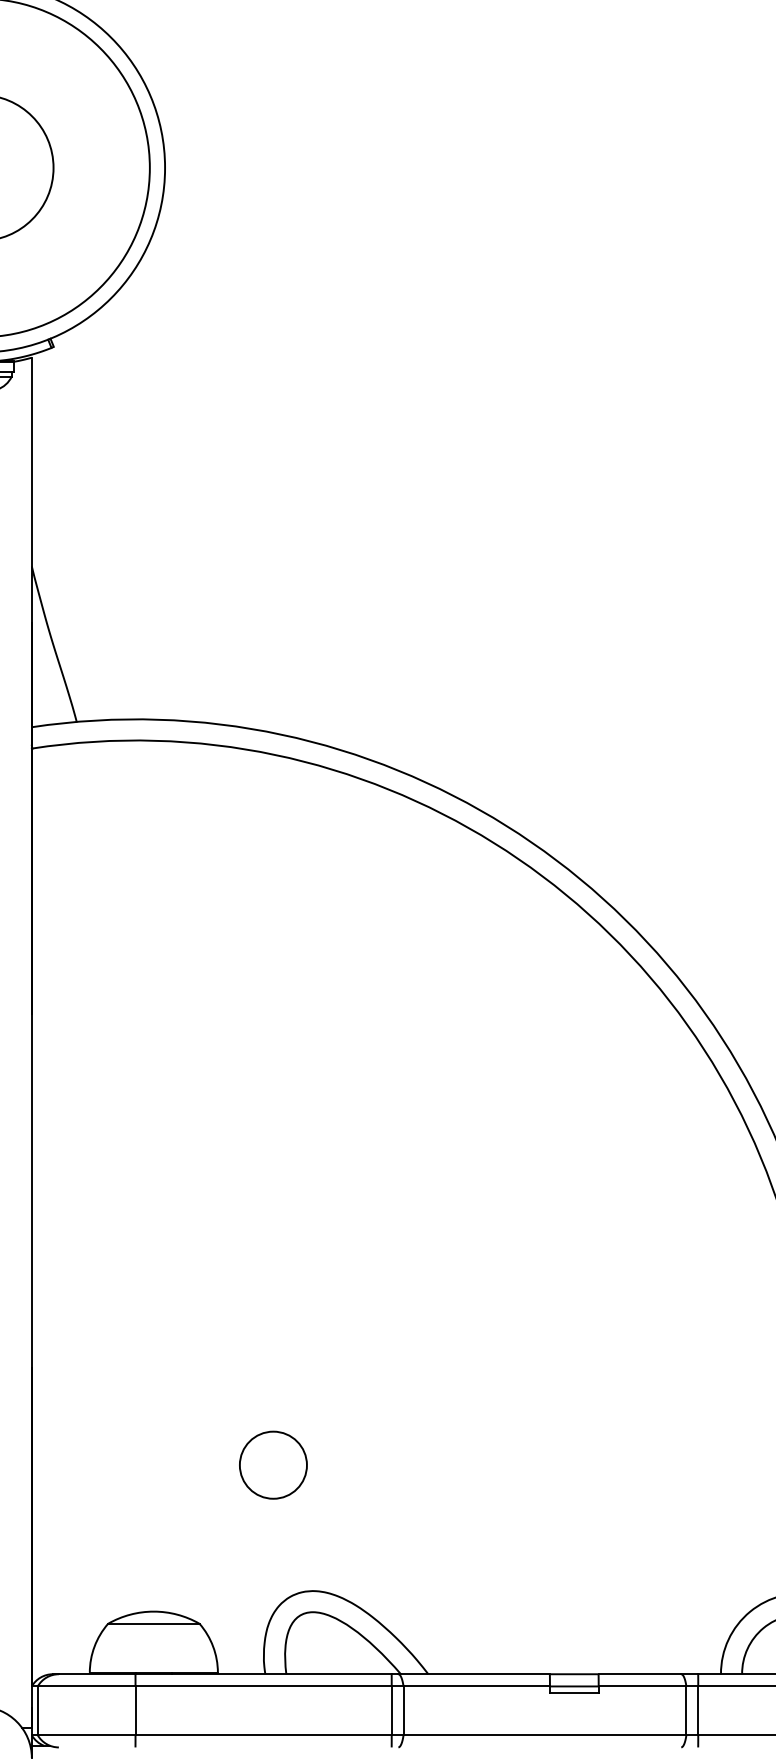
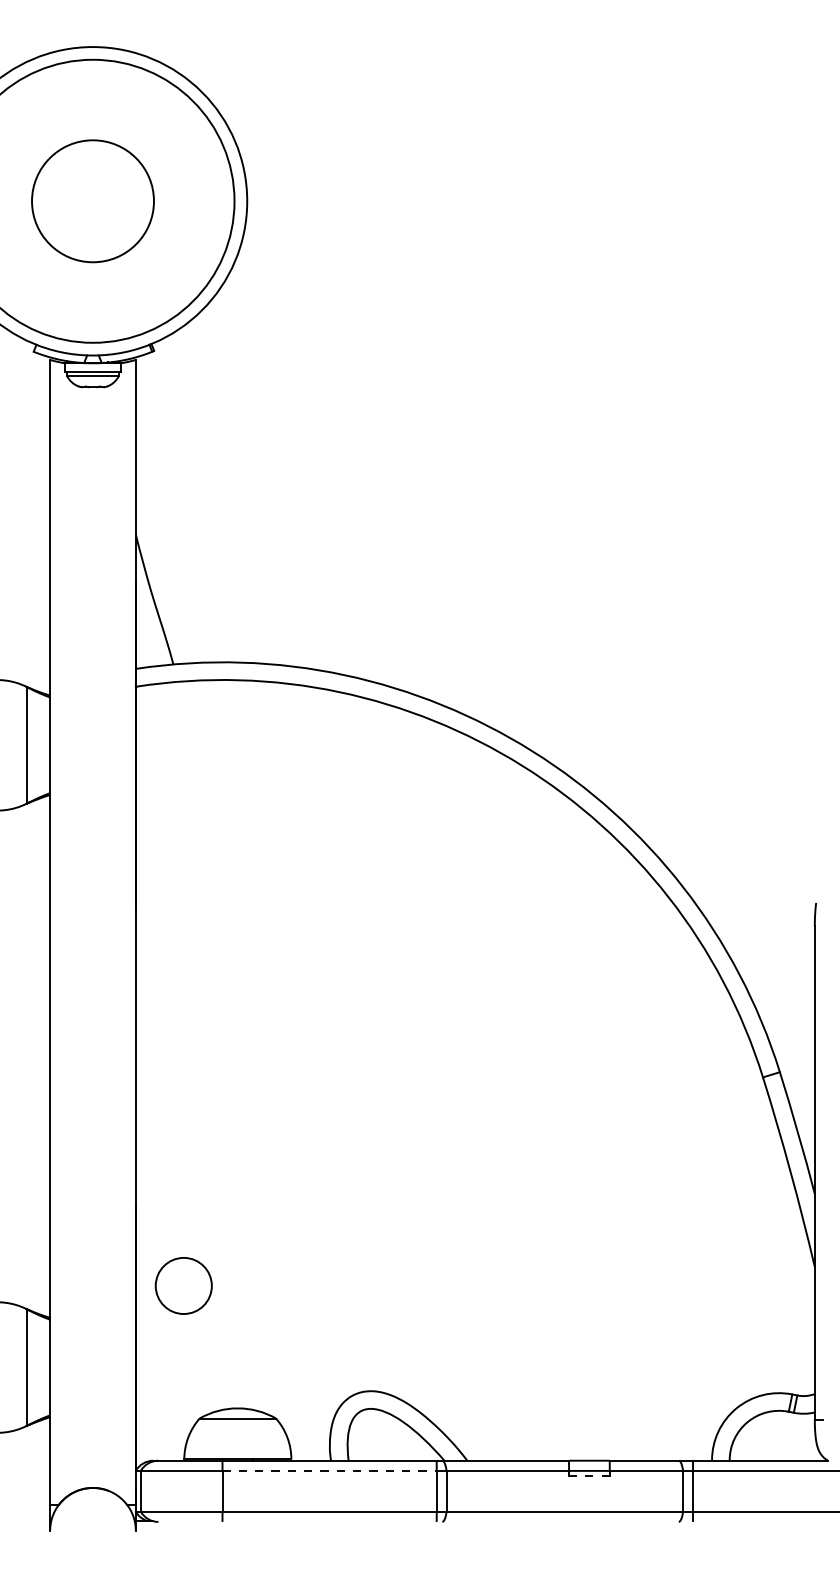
circle: (273, 1464) -> (183, 1285), moved
line: (264, 1685) -> (330, 1470), solid -> dashed
line: (573, 1693) -> (588, 1476), solid -> dashed

